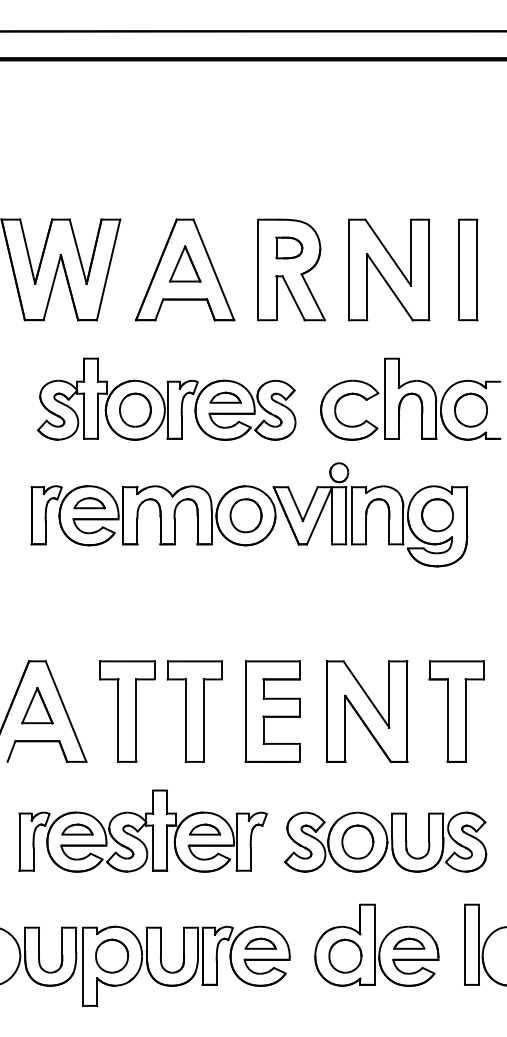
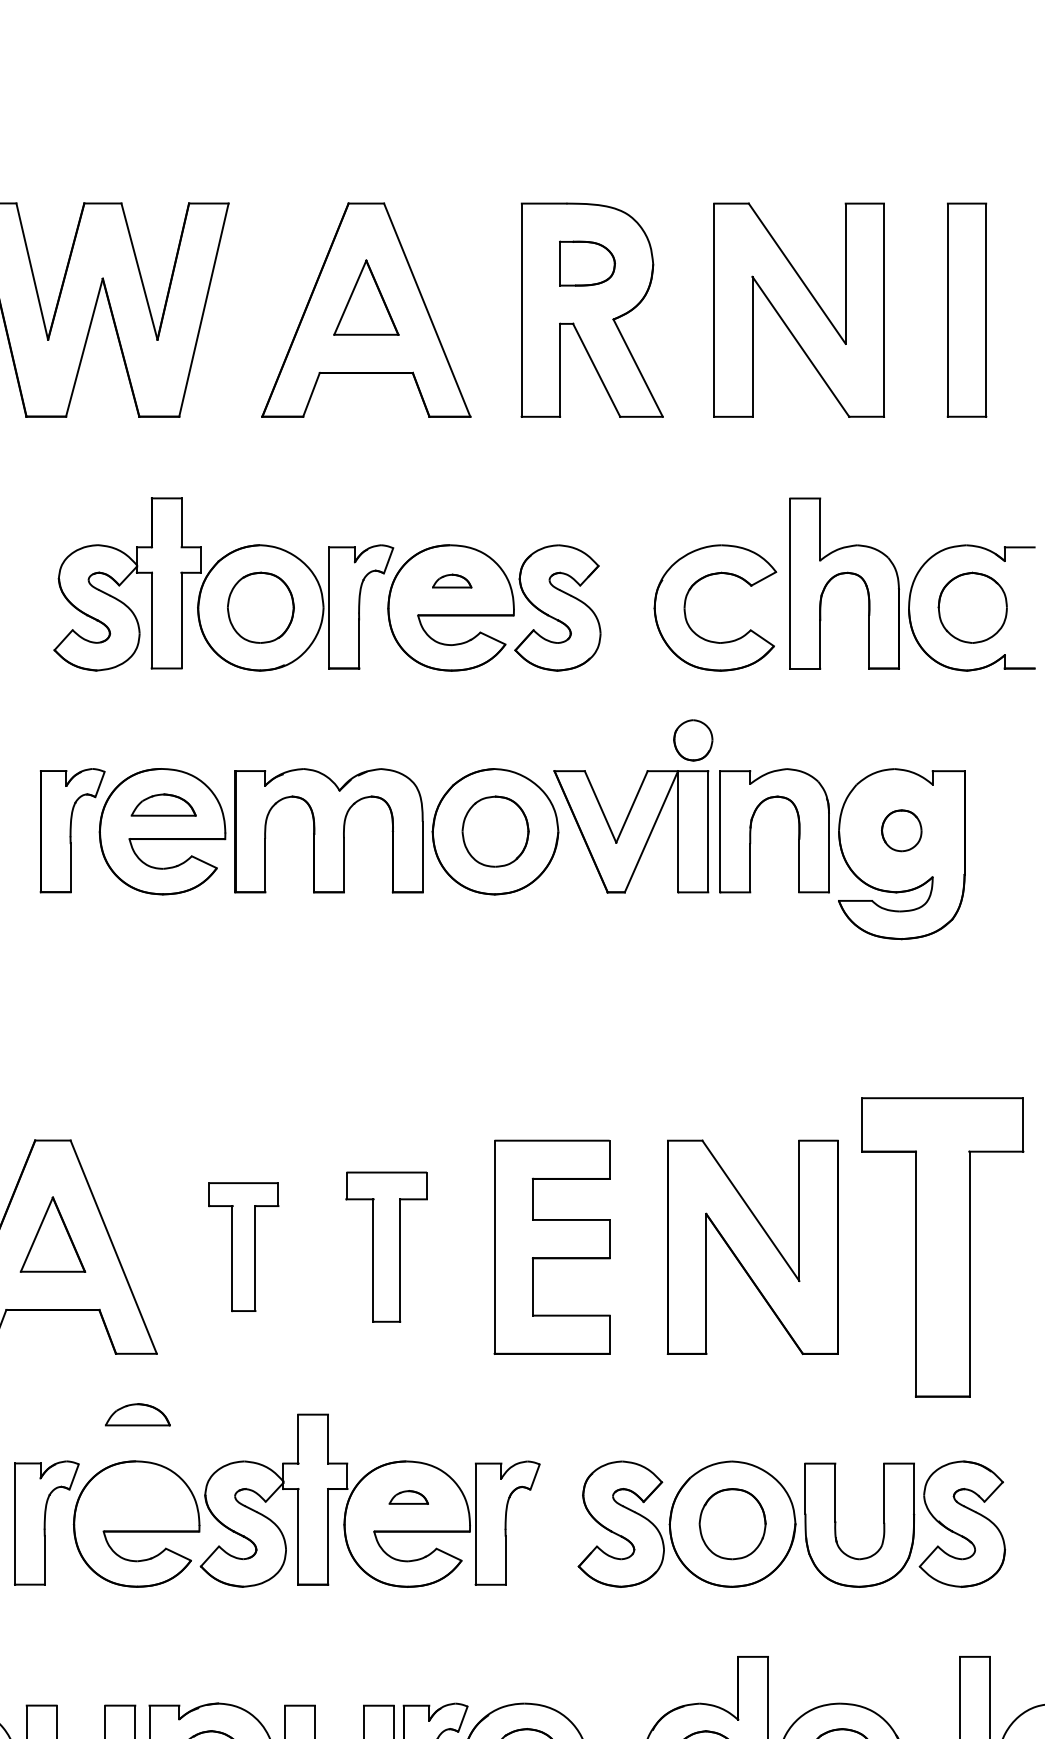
part: (225, 397) -> (451, 580), size x0.6
part: (437, 515) -> (901, 831), size x0.6
part: (127, 711) -> (244, 1246), size x0.6
part: (194, 711) -> (386, 1246), size x0.7
part: (456, 711) -> (942, 1246), size x1.4
part: (77, 829) -> (137, 1414), moved
part: (205, 829) -> (409, 1497), size x0.6

